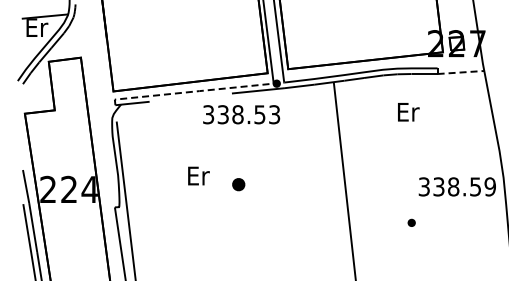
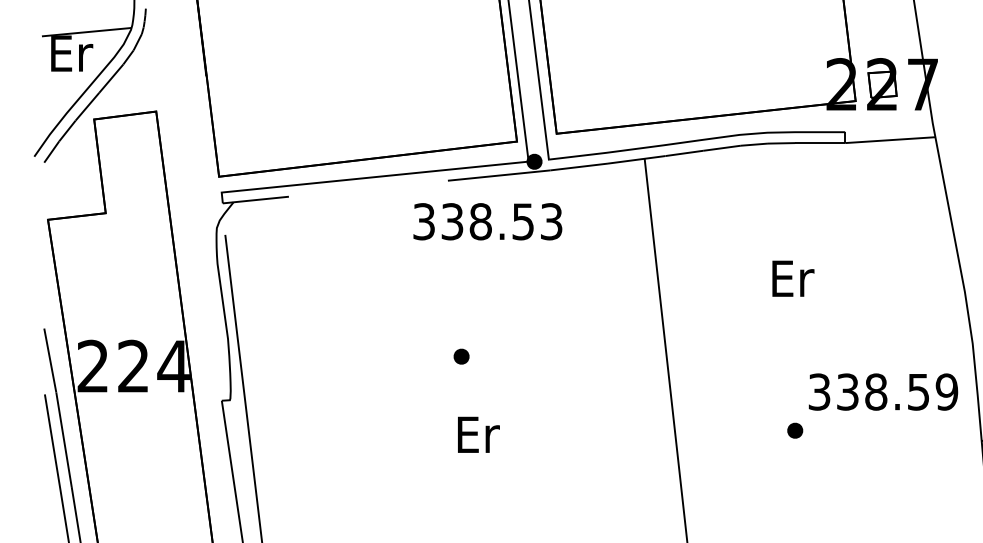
line: (460, 72) -> (889, 140), dashed -> solid
line: (191, 91) -> (369, 176), dashed -> solid
text: (408, 112) -> (792, 279), moved
text: (241, 114) -> (487, 221), moved
text: (198, 175) -> (477, 433), moved
part: (239, 184) -> (462, 356), size x0.62
text: (456, 186) -> (881, 391), moved

